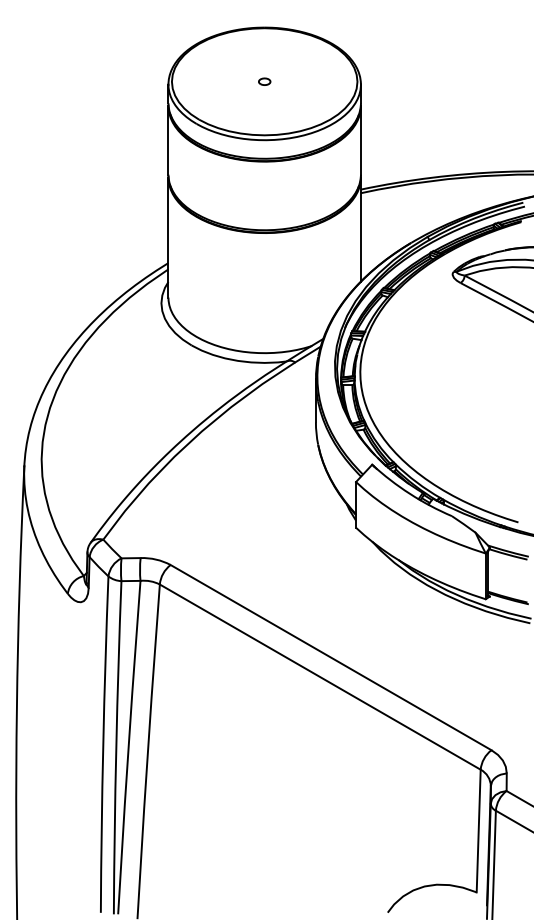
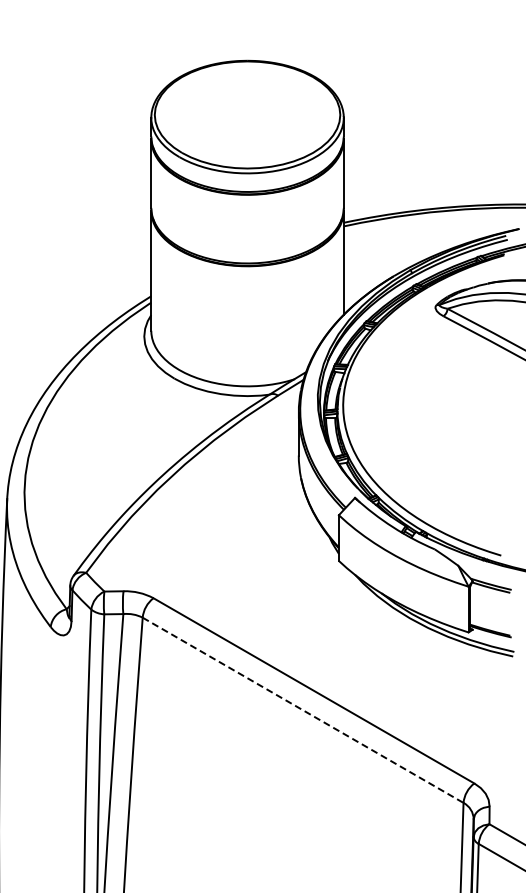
part: (264, 81) -> (247, 114), removed
line: (320, 677) -> (303, 710), solid -> dashed

